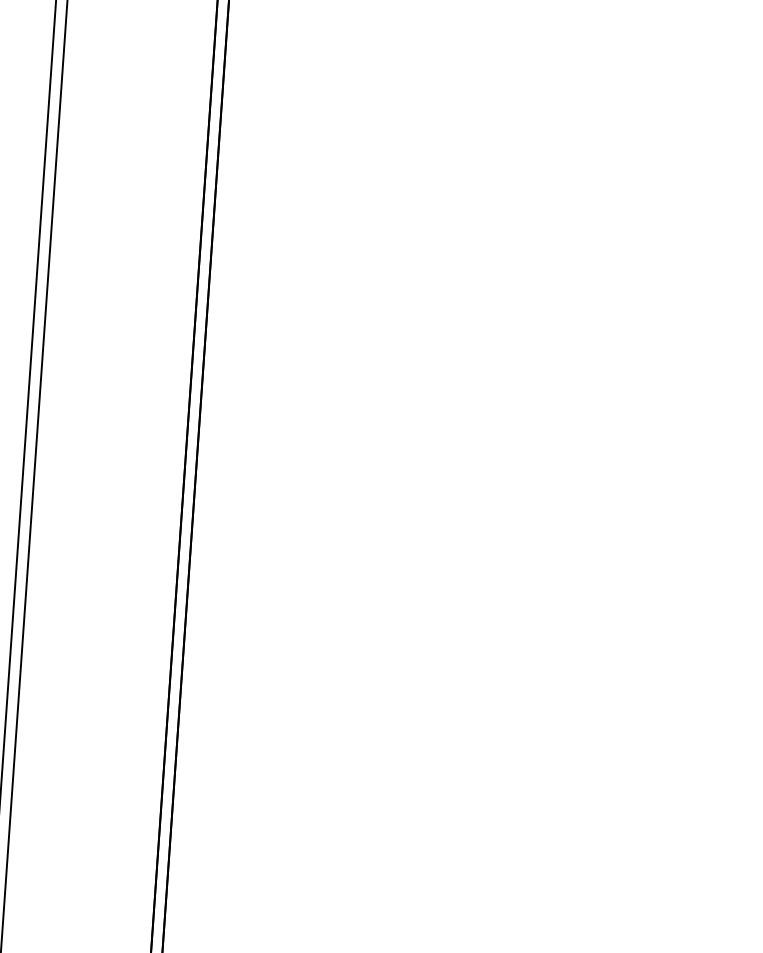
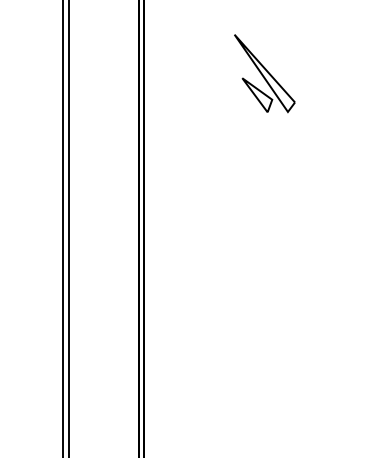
part: (474, 165) -> (264, 73), added

